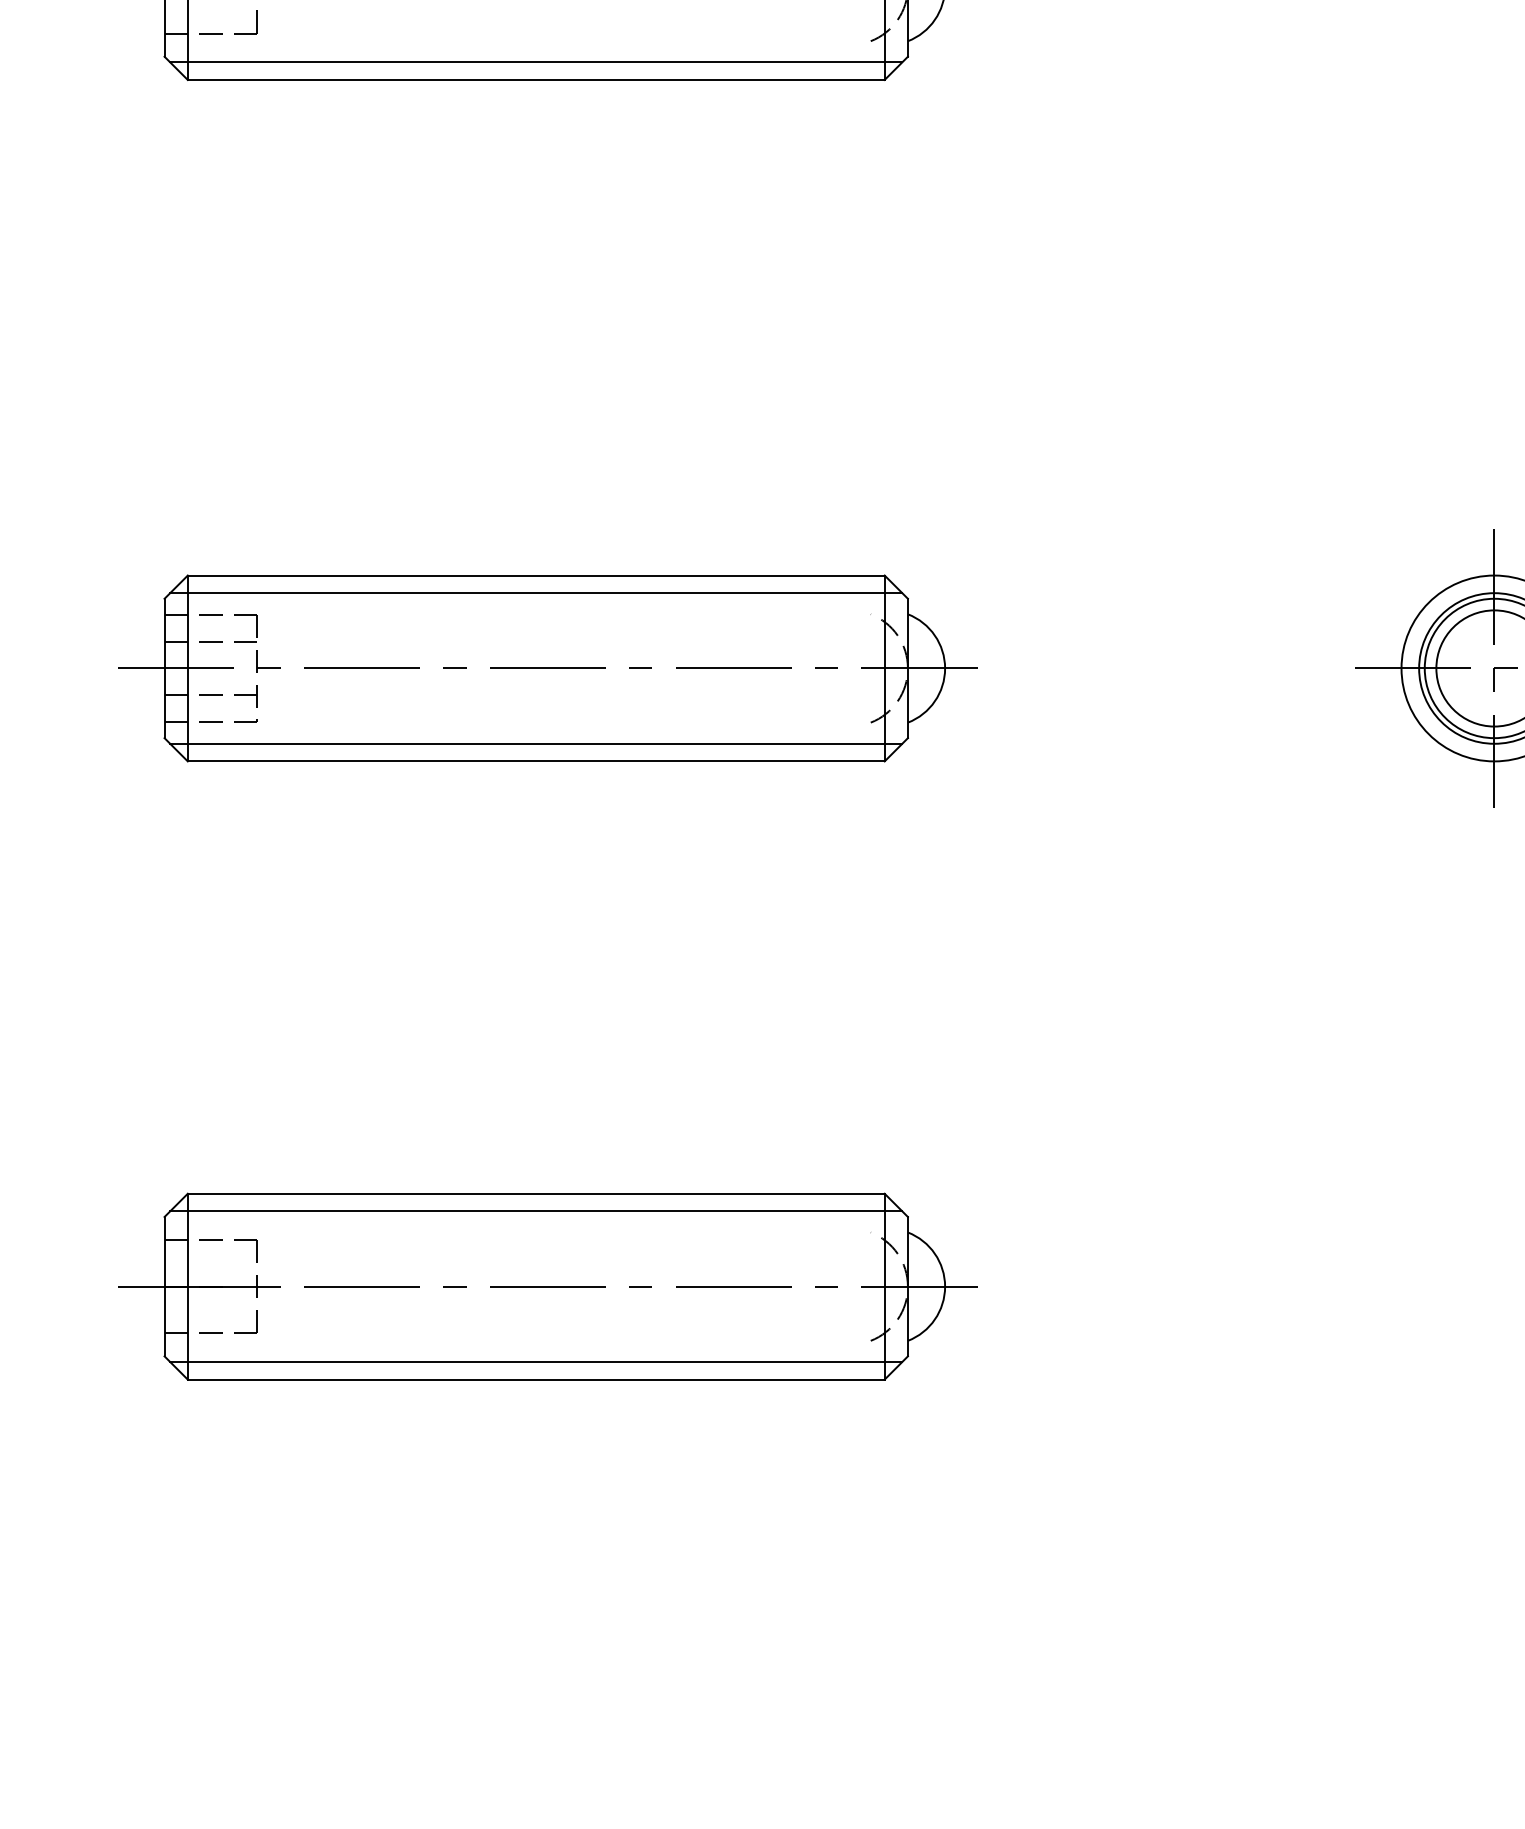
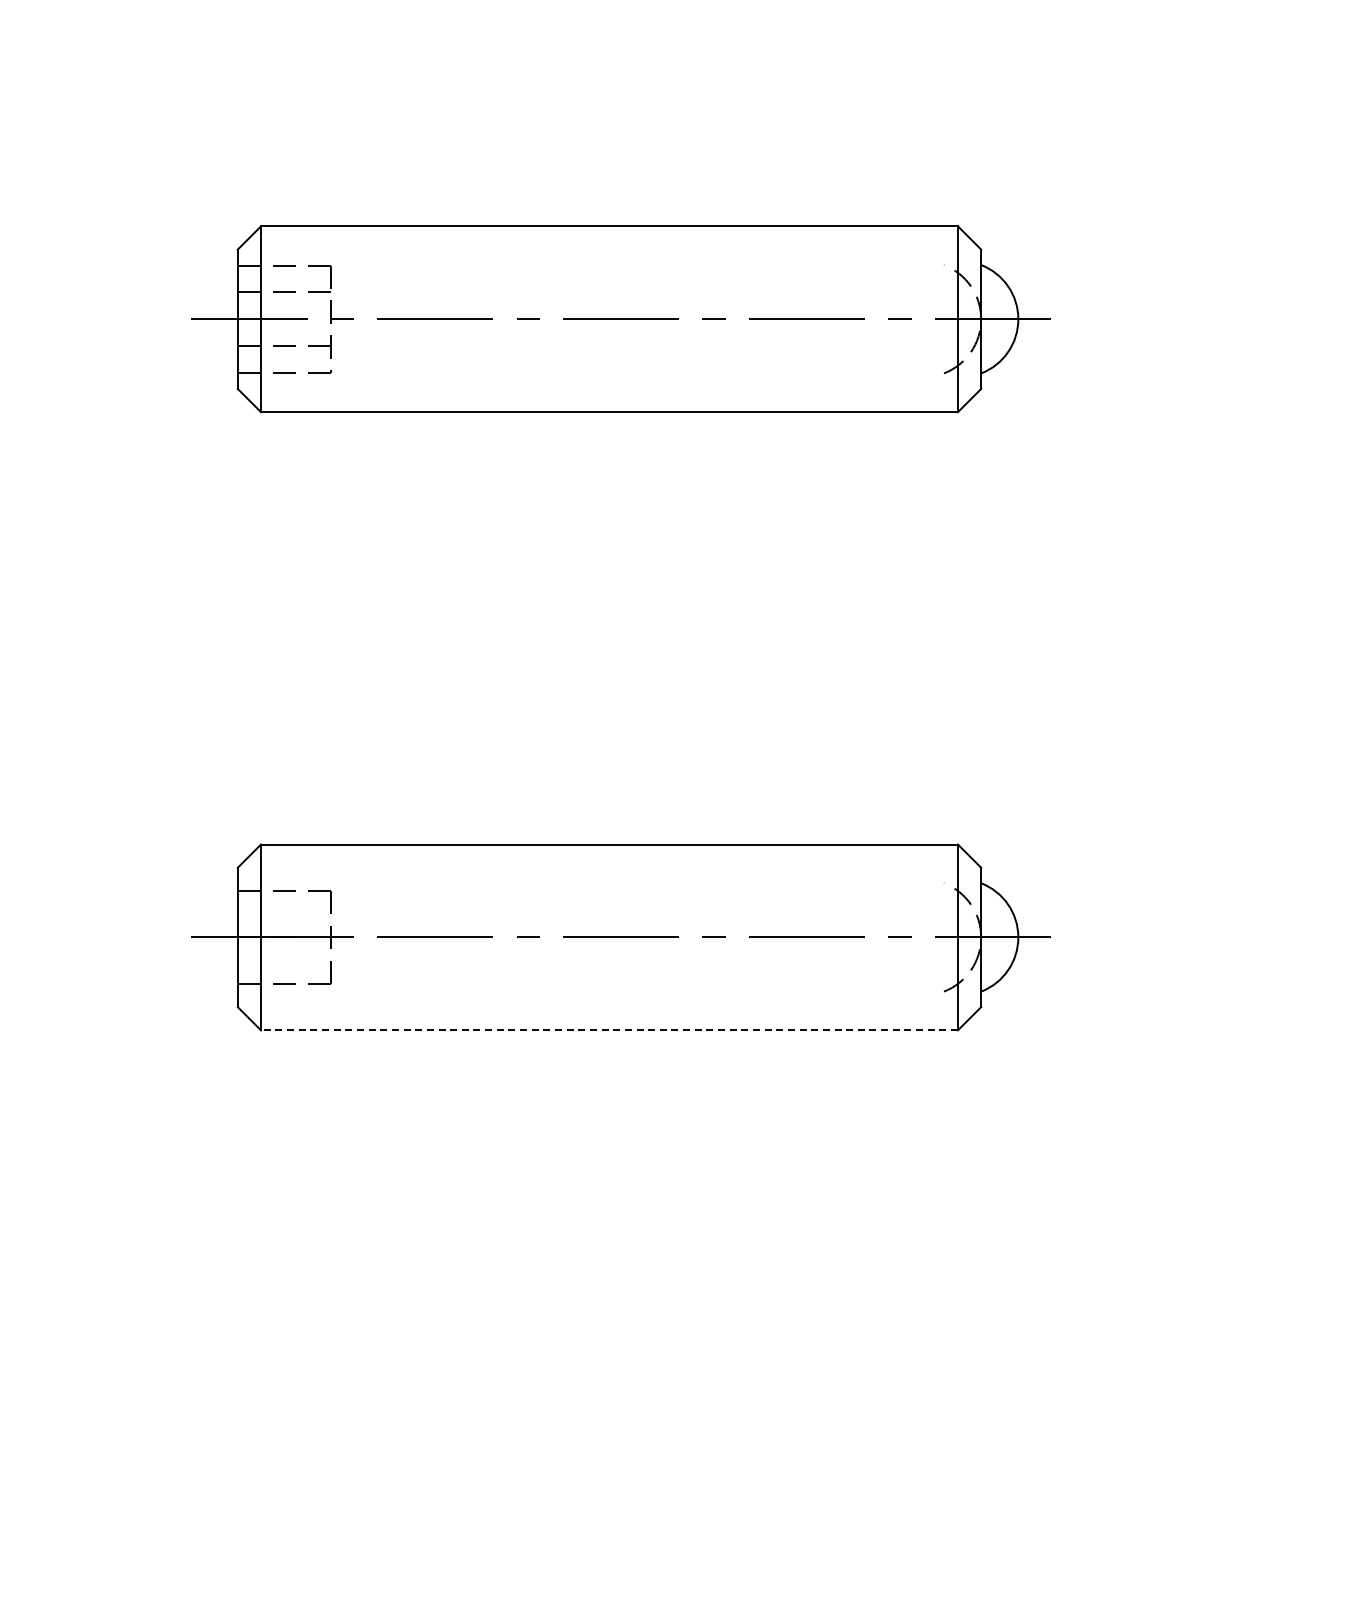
line: (536, 593) -> (609, 244), removed
line: (536, 743) -> (609, 394), removed
line: (536, 1211) -> (609, 862), removed
line: (536, 1361) -> (609, 1012), removed
line: (535, 1379) -> (608, 1030), solid -> dashed

